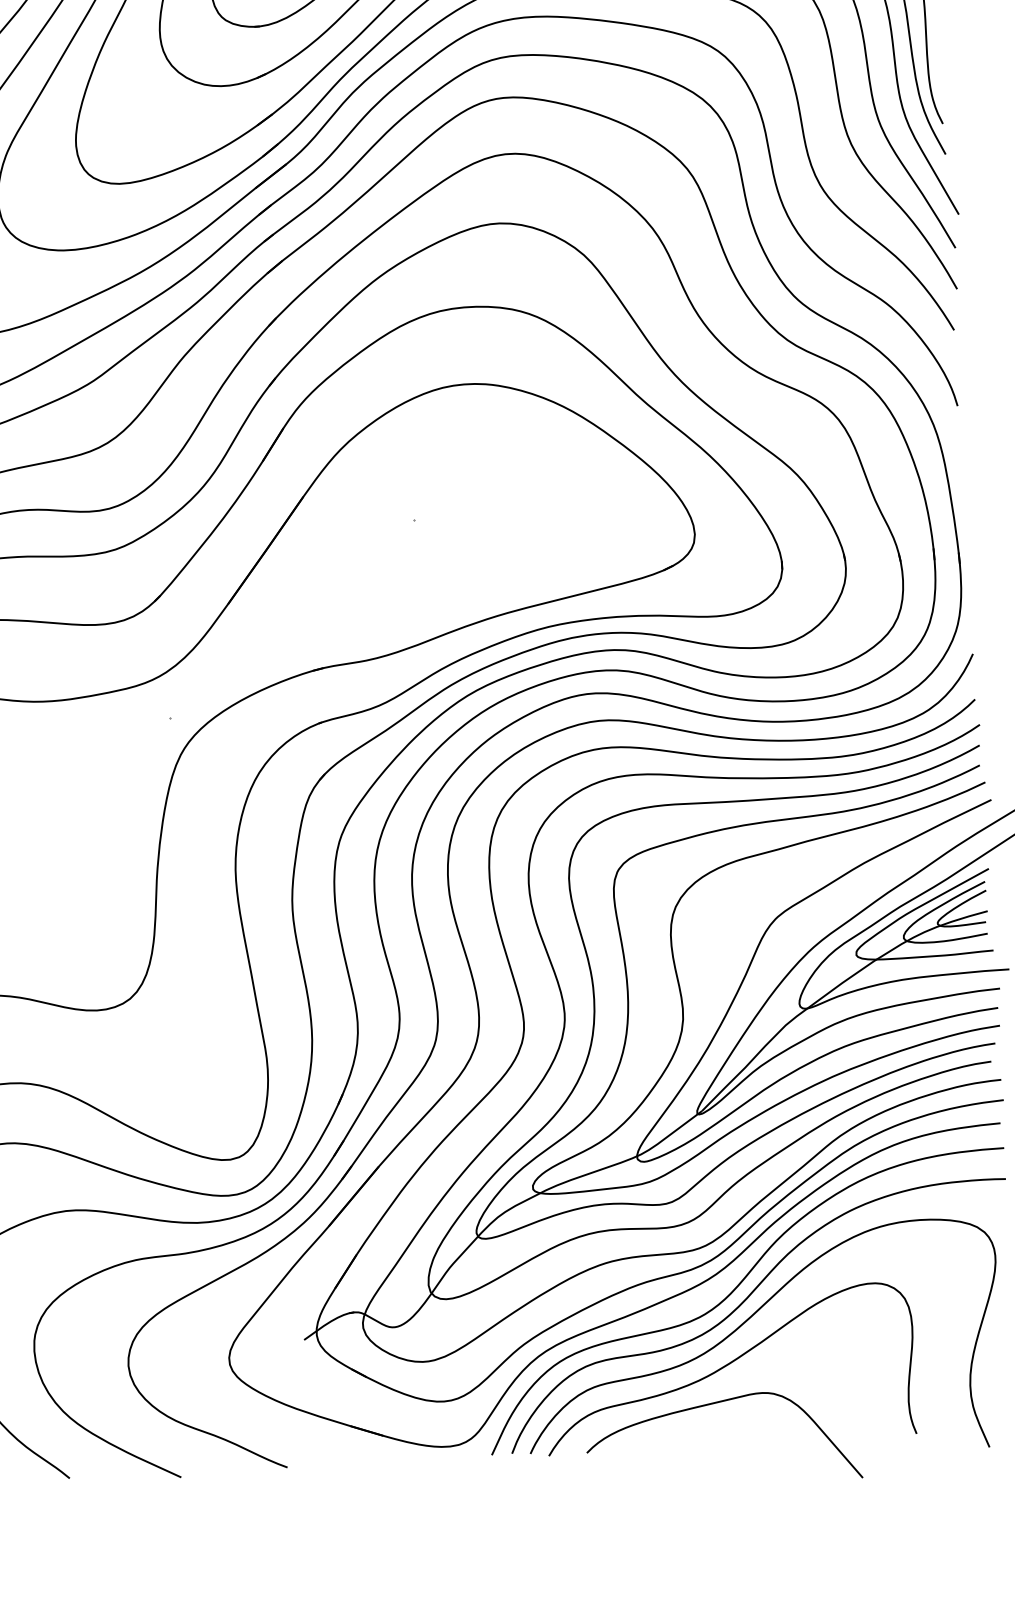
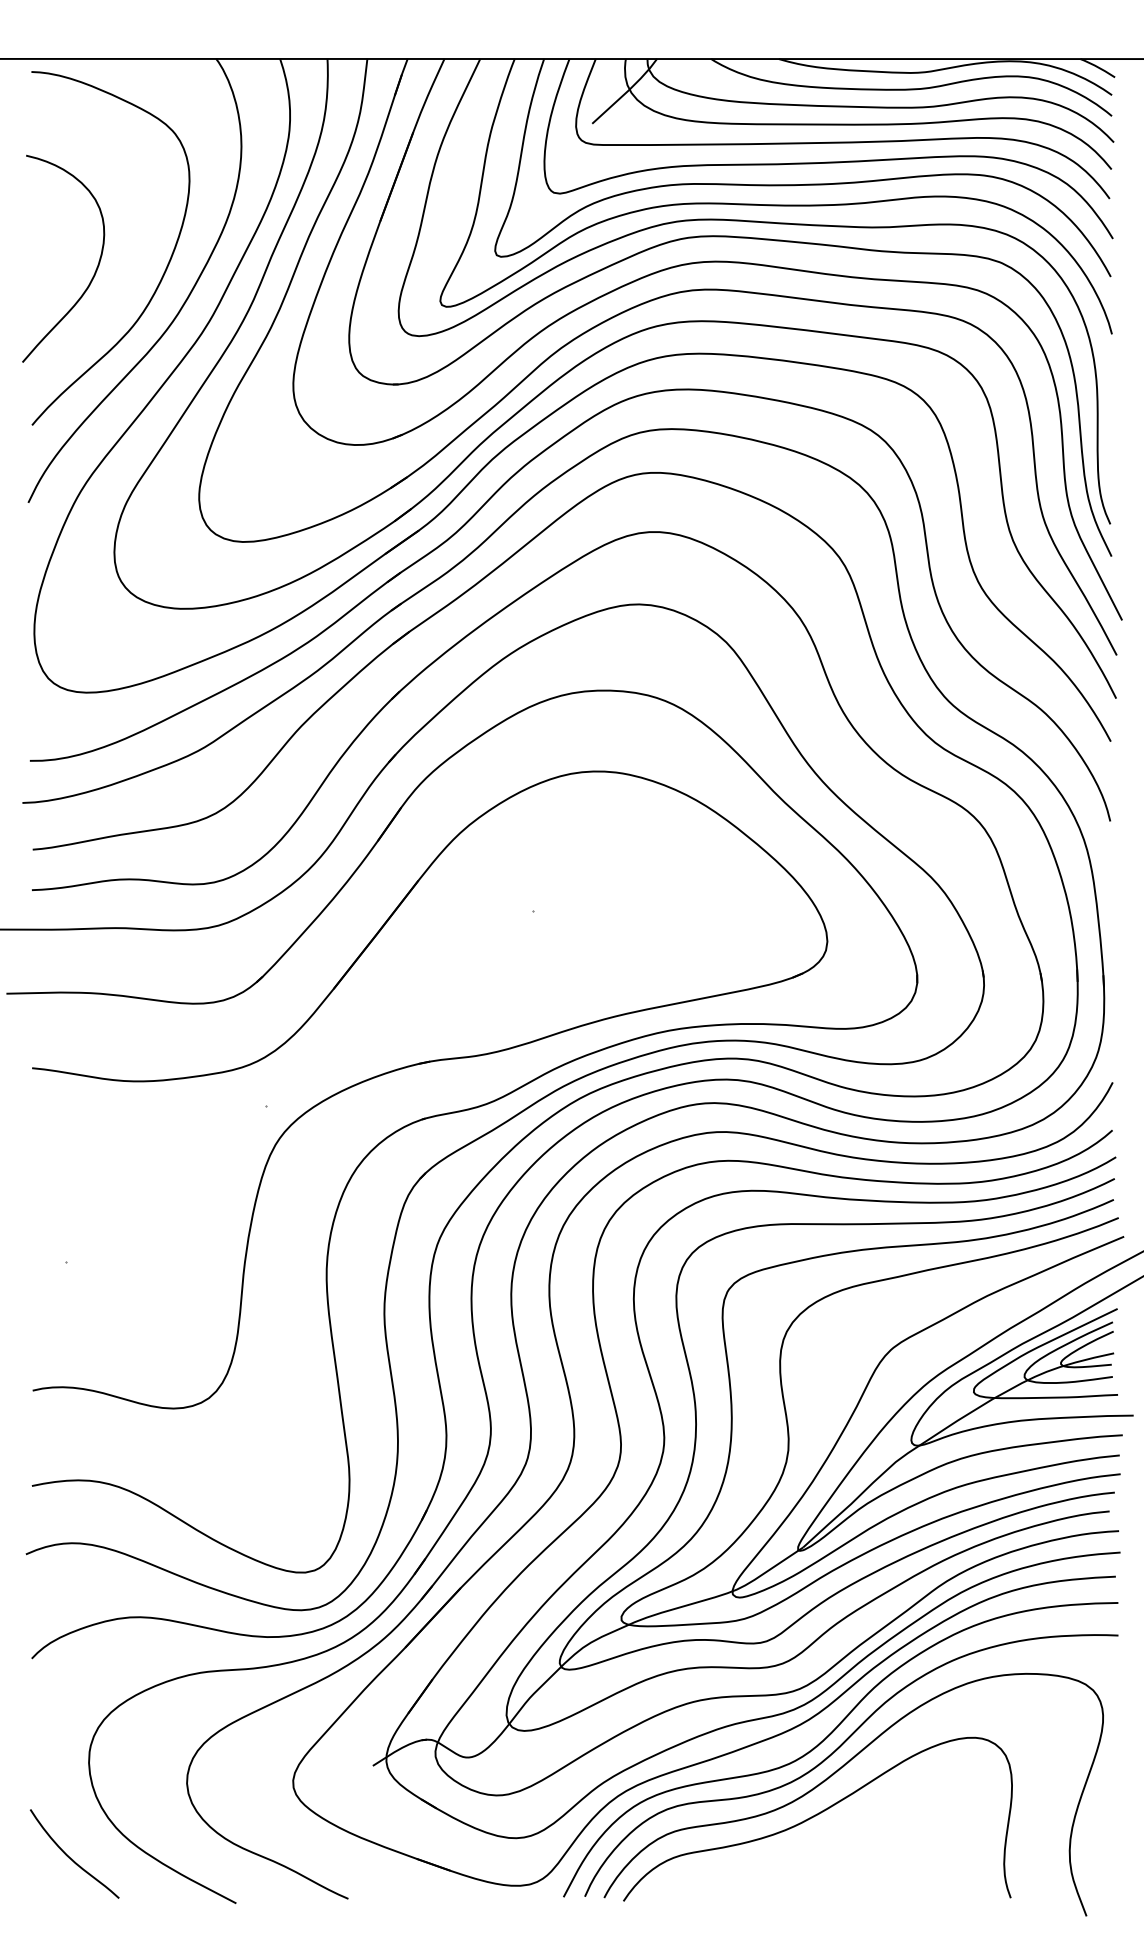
curve: (716, 1403) -> (802, 1855), removed

